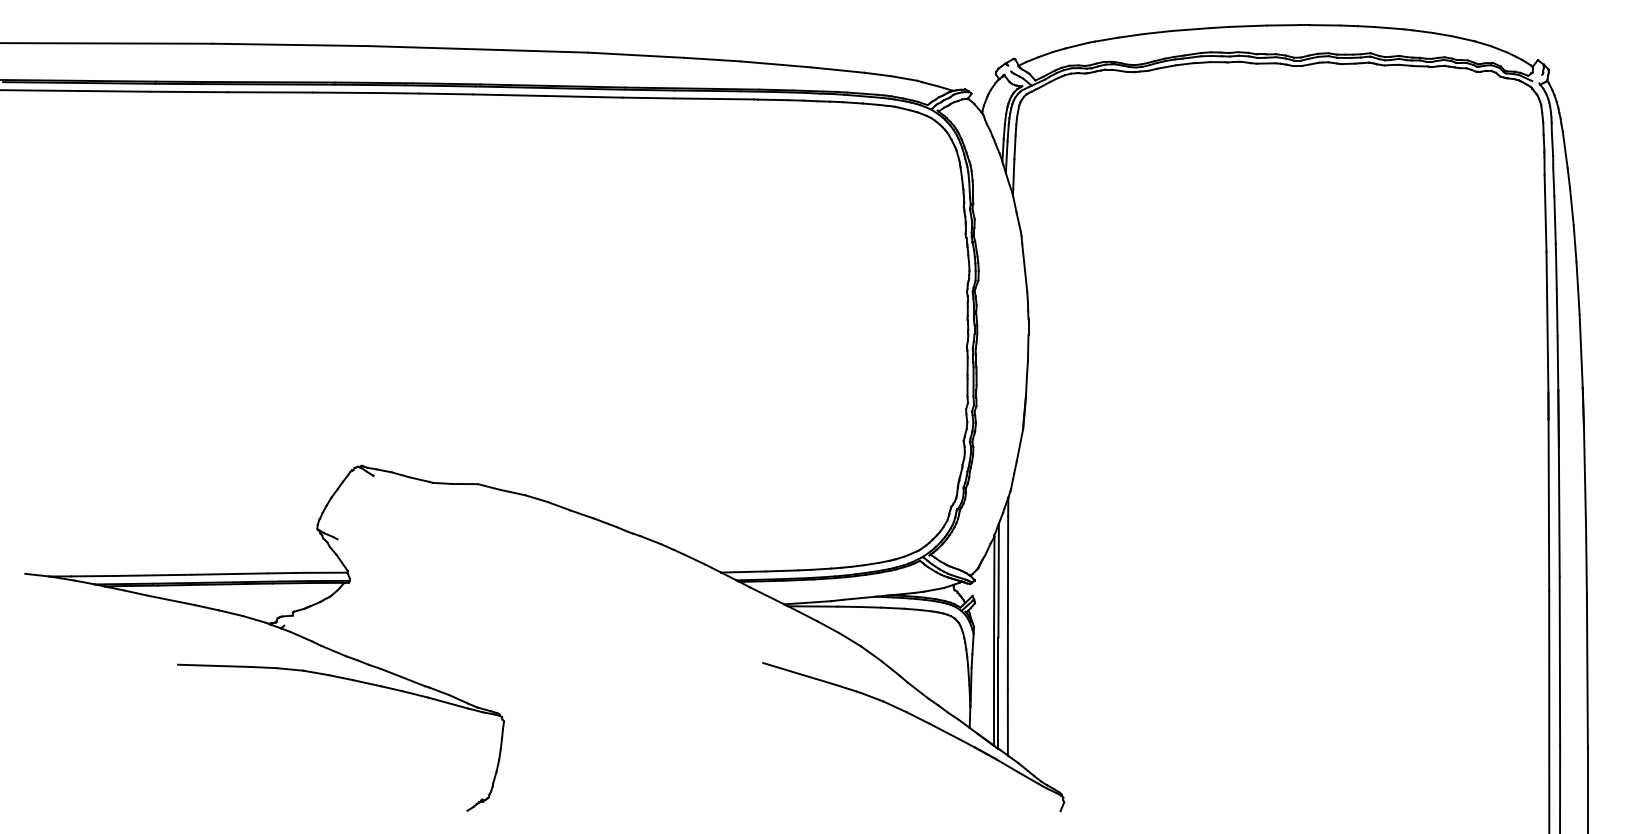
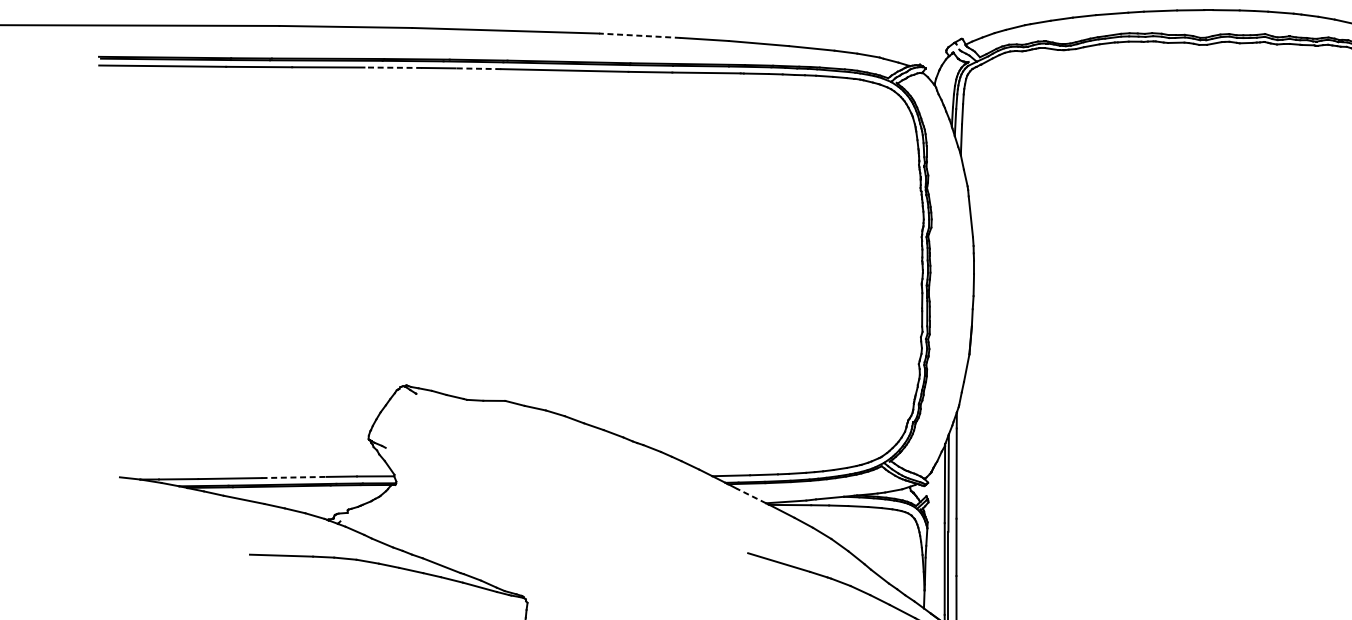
line: (636, 55) -> (640, 35), solid -> dashed
line: (346, 92) -> (393, 67), solid -> dashed
line: (446, 94) -> (478, 69), solid -> dashed
line: (230, 574) -> (294, 477), solid -> dashed
line: (766, 595) -> (750, 495), solid -> dashed

